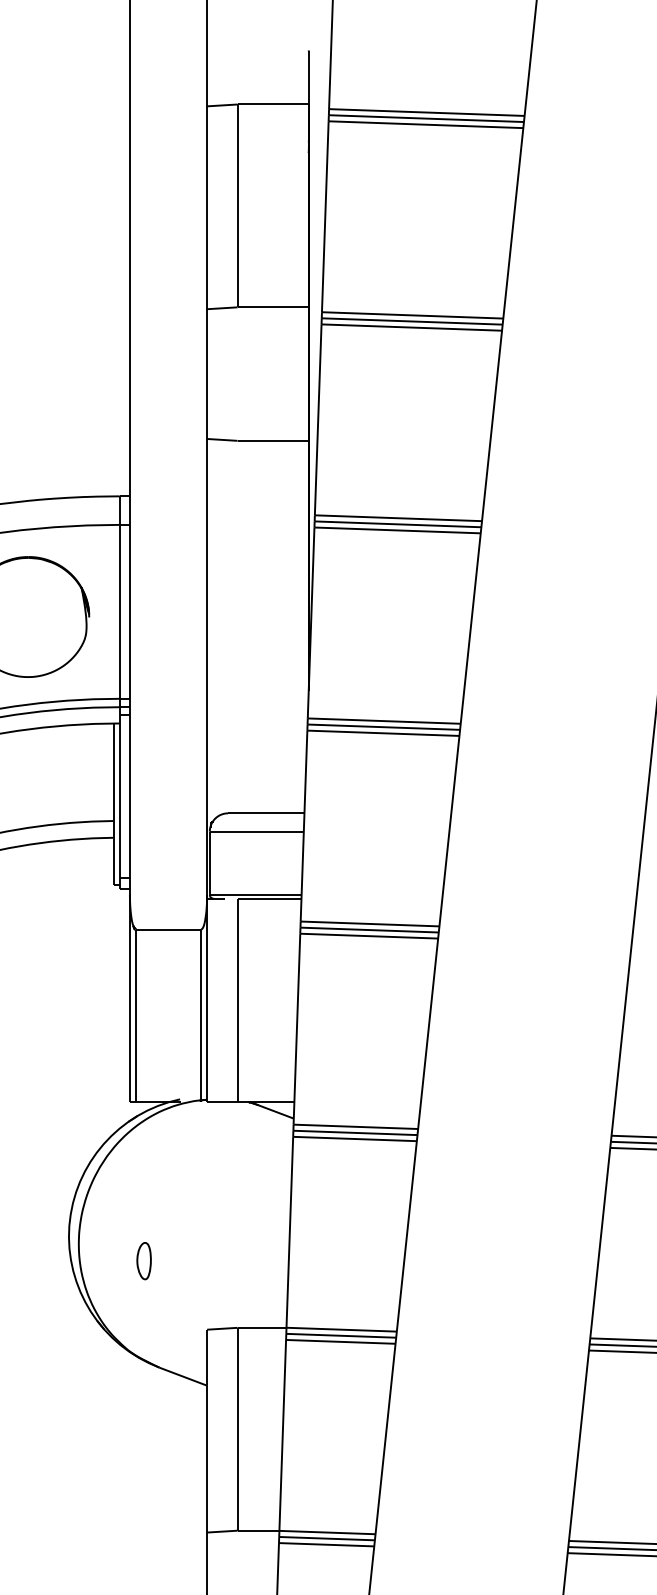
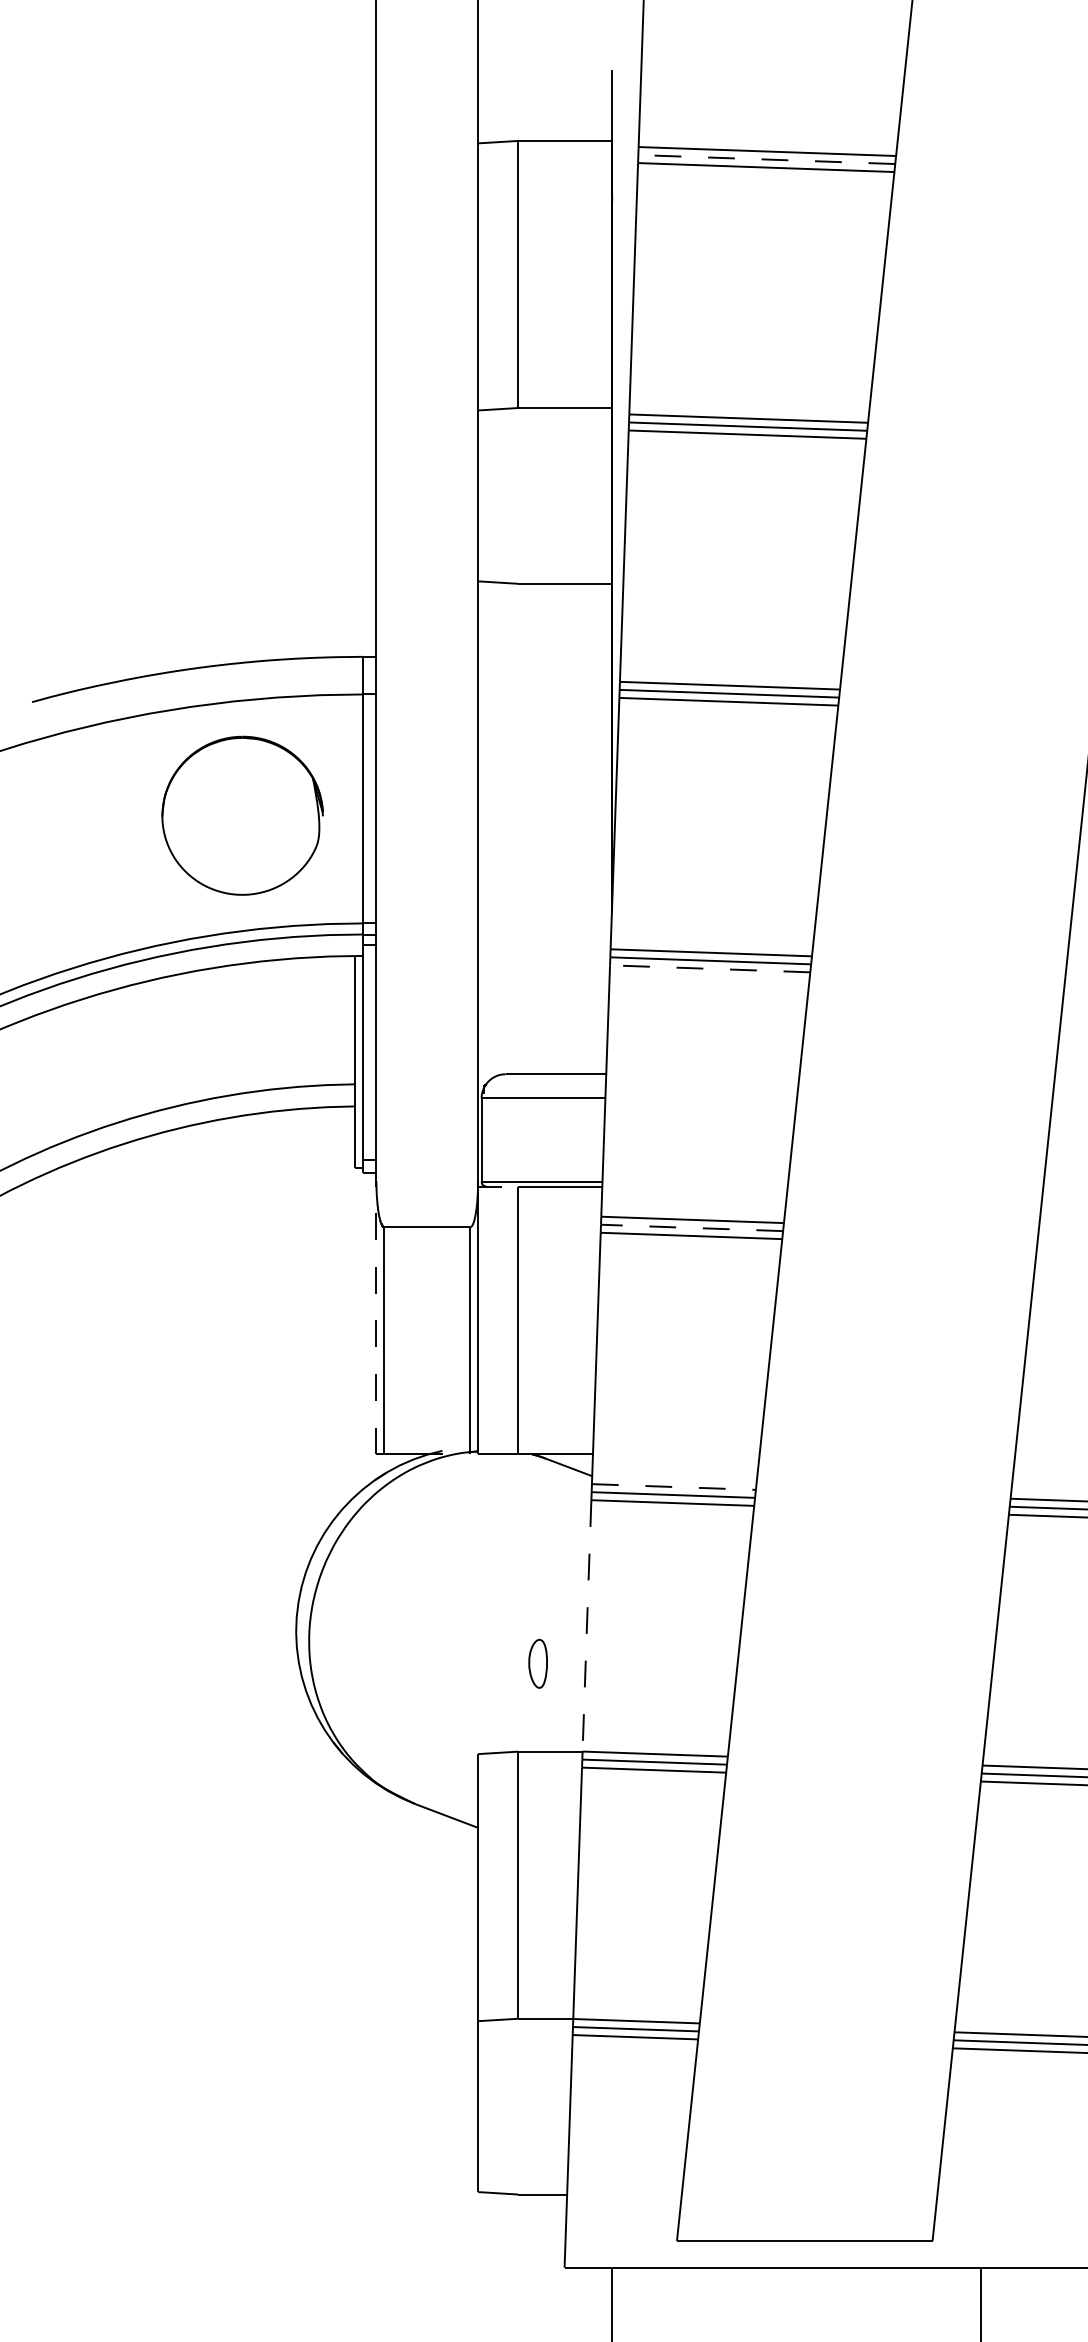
line: (426, 118) -> (766, 159), solid -> dashed
line: (382, 733) -> (709, 968), solid -> dashed
line: (369, 929) -> (691, 1227), solid -> dashed
line: (129, 998) -> (376, 1317), solid -> dashed
line: (356, 1127) -> (674, 1487), solid -> dashed
line: (289, 1232) -> (586, 1625), solid -> dashed
part: (143, 1260) -> (537, 1663), moved

